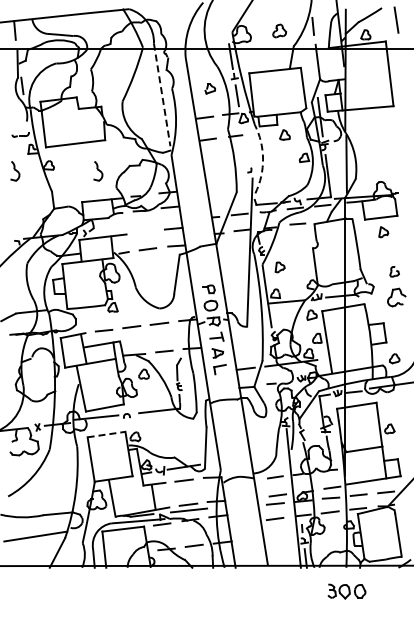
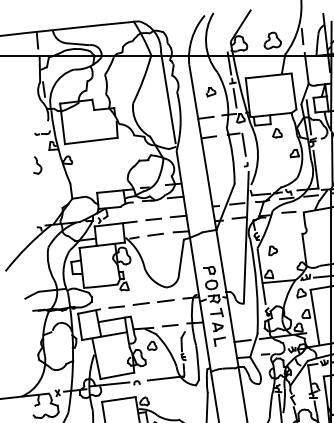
part: (279, 30) -> (272, 40), size x1.43
line: (162, 94) -> (168, 97), dashed -> solid
line: (247, 147) -> (244, 144), added
arc: (263, 159) -> (258, 154), dashed -> solid
part: (98, 171) -> (111, 165), removed
line: (145, 231) -> (153, 218), added
line: (107, 434) -> (119, 399), dashed -> solid

